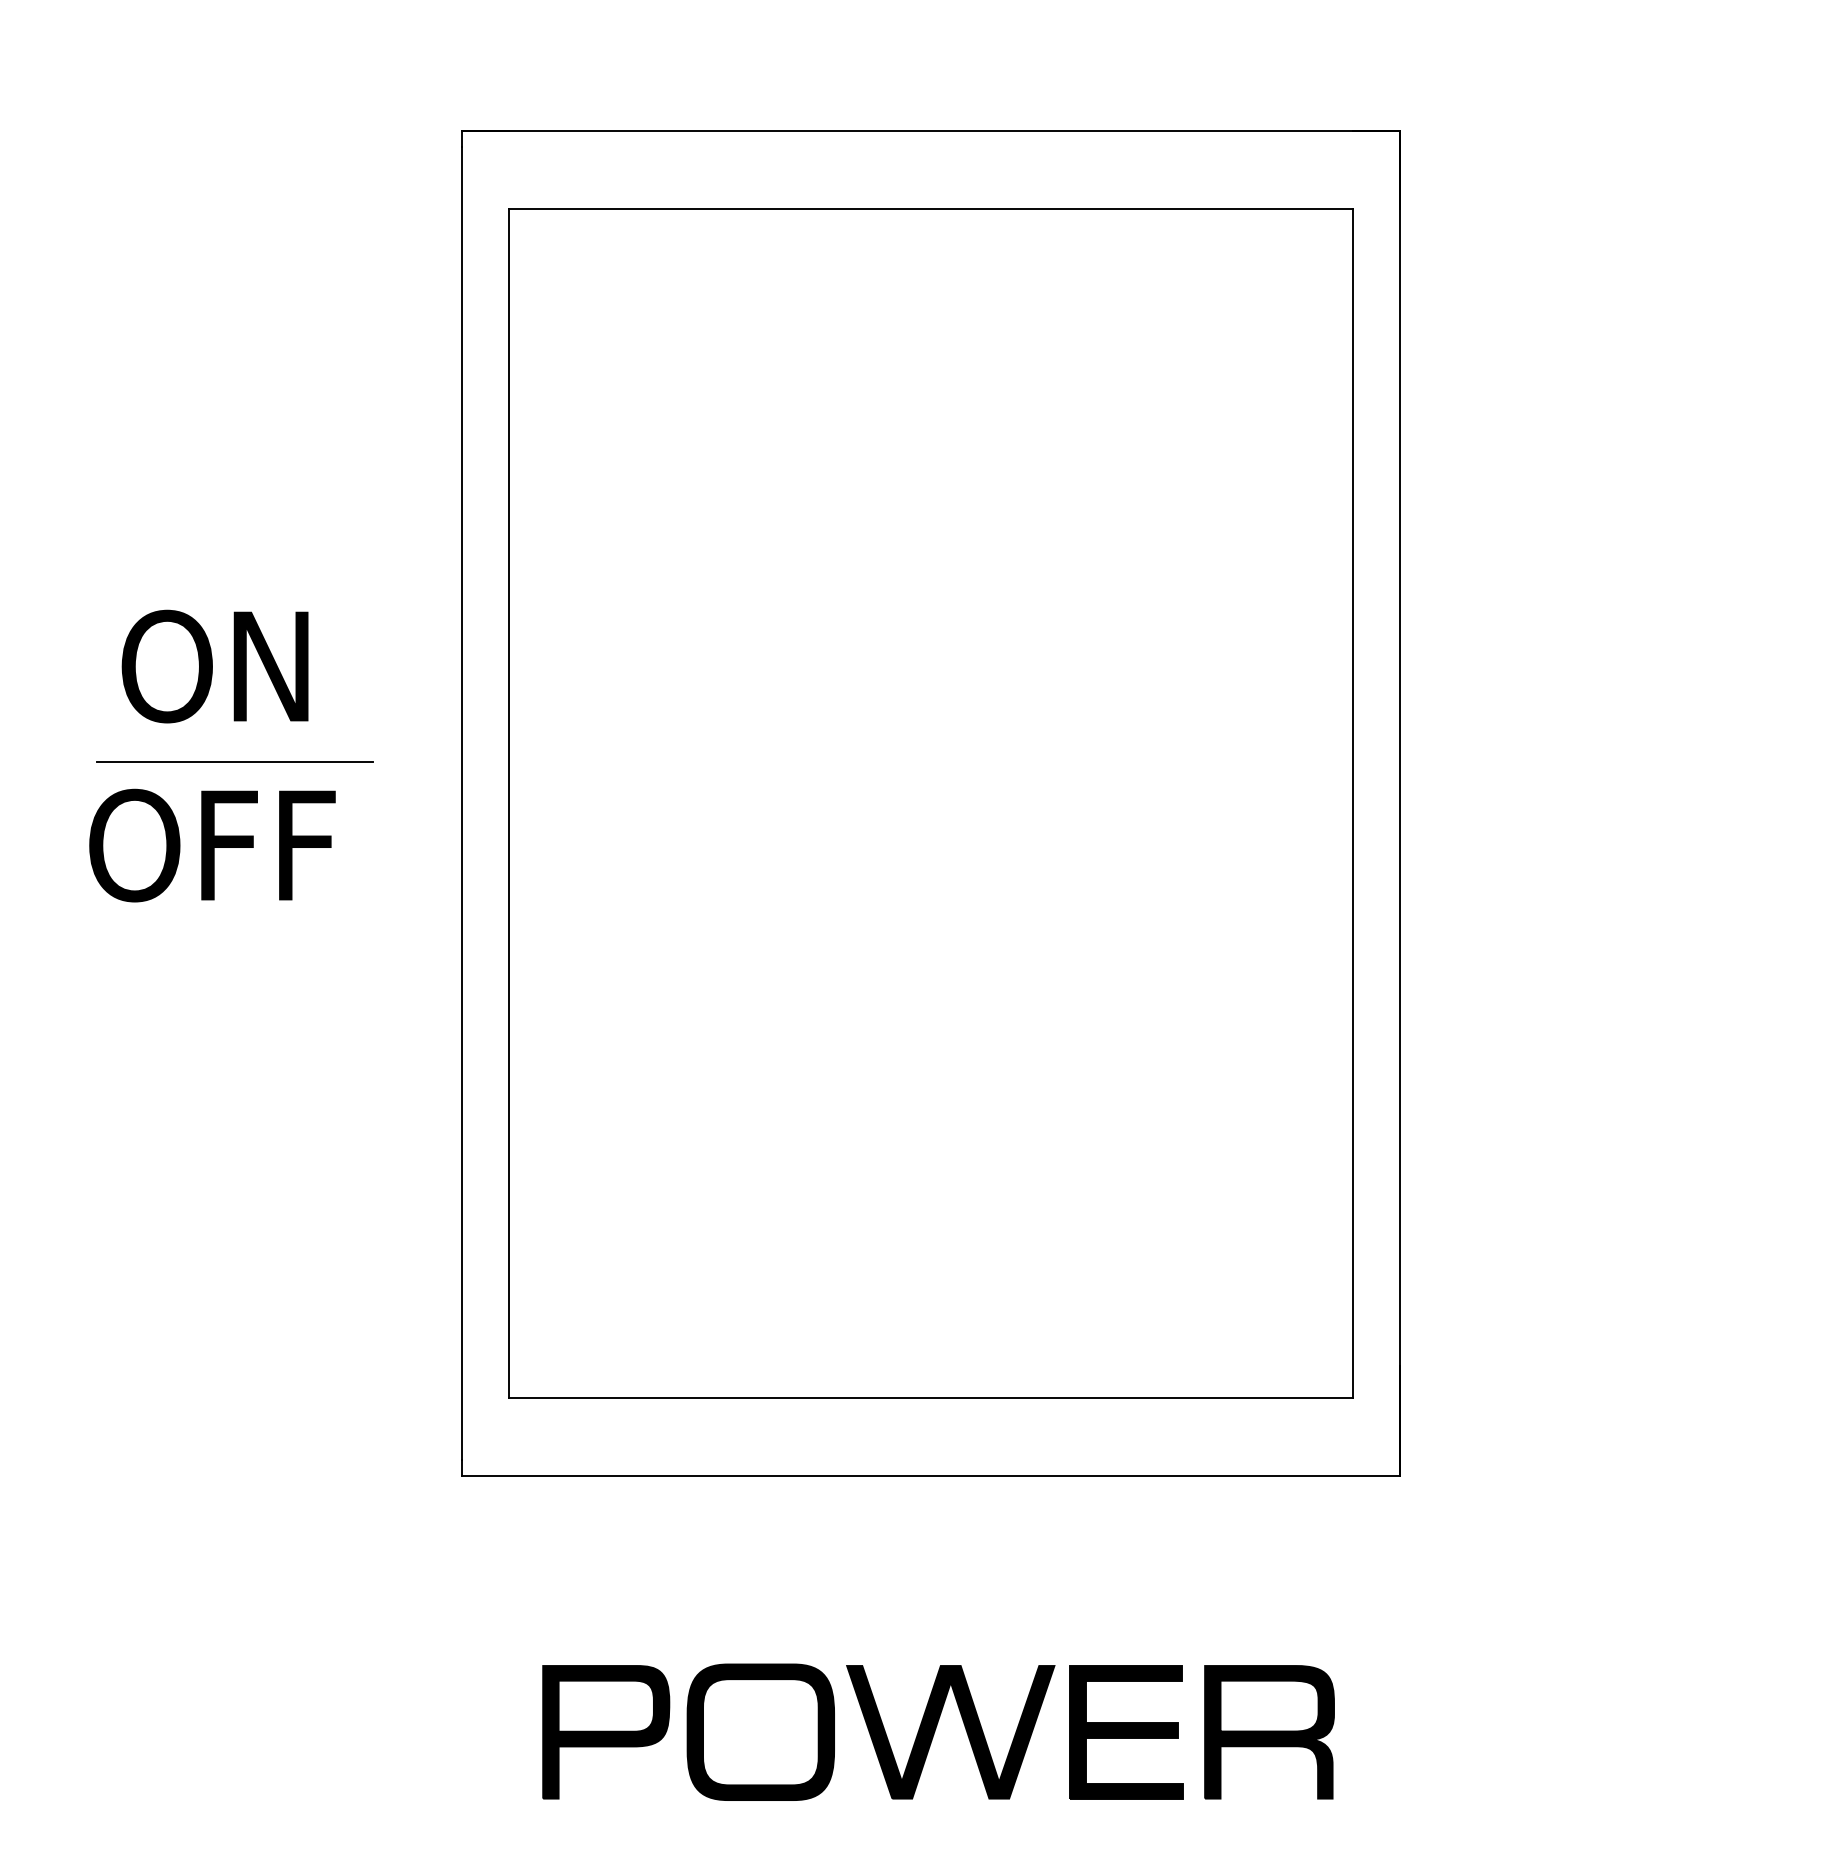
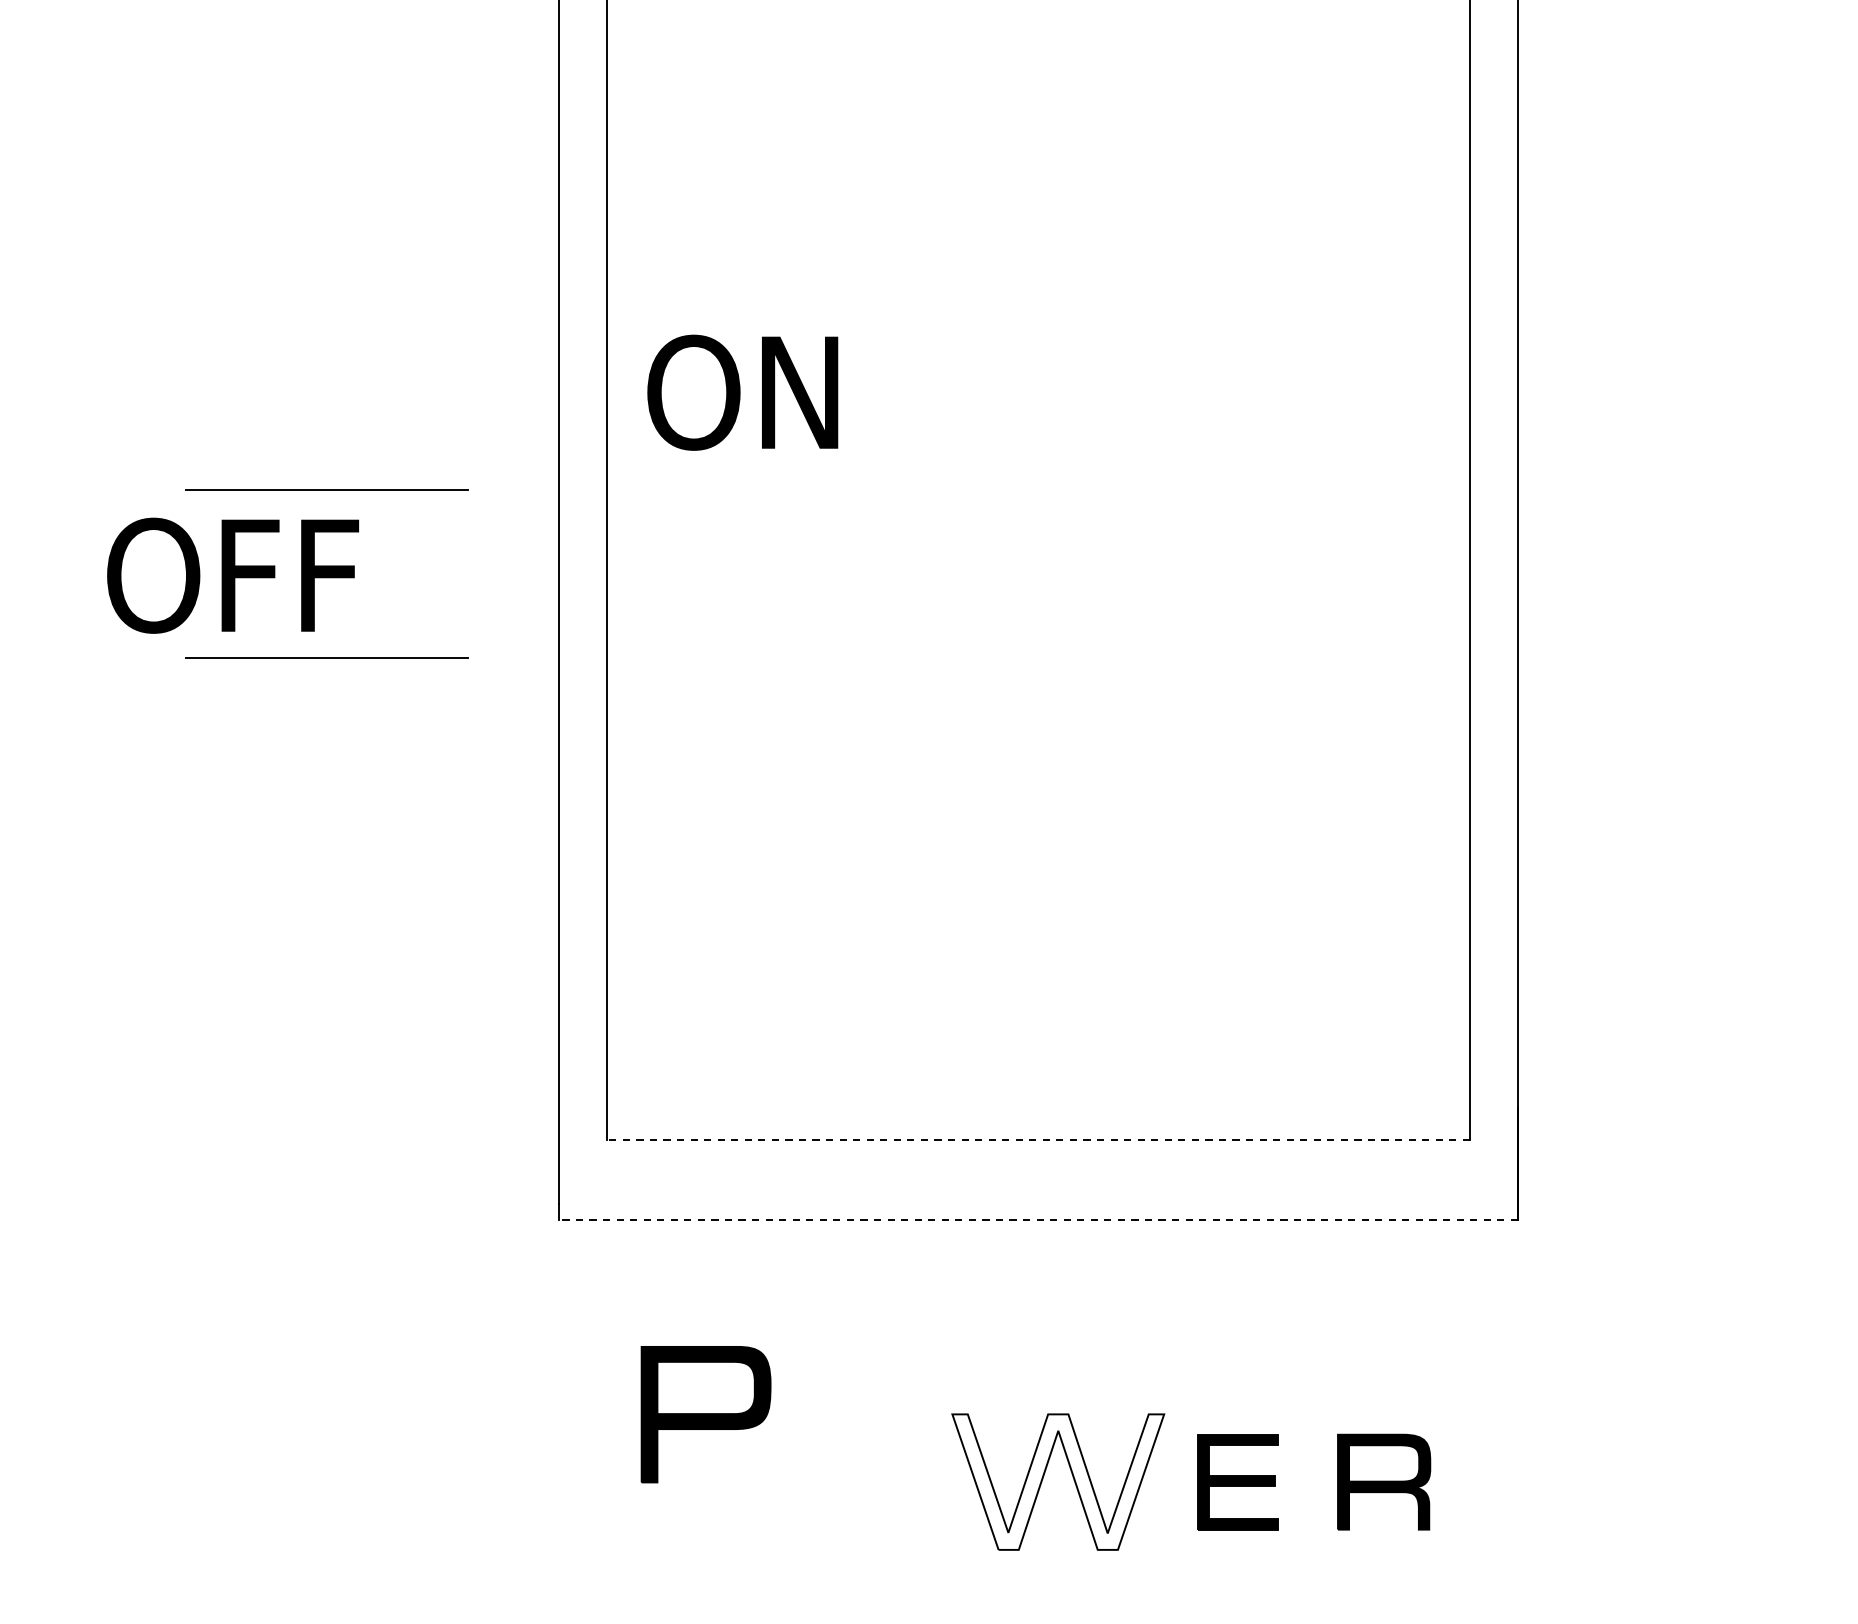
text: (214, 666) -> (742, 392), moved
text: (212, 845) -> (233, 575), moved
line: (234, 925) -> (326, 657), added
line: (930, 1397) -> (1037, 1139), solid -> dashed
line: (931, 1475) -> (1038, 1219), solid -> dashed
part: (760, 1731) -> (863, 1481), removed
part: (606, 1732) -> (706, 1414), moved
fill: (950, 1732) -> (1058, 1482), removed
part: (1126, 1732) -> (1237, 1482), size x0.7
part: (1269, 1732) -> (1384, 1482), size x0.7

